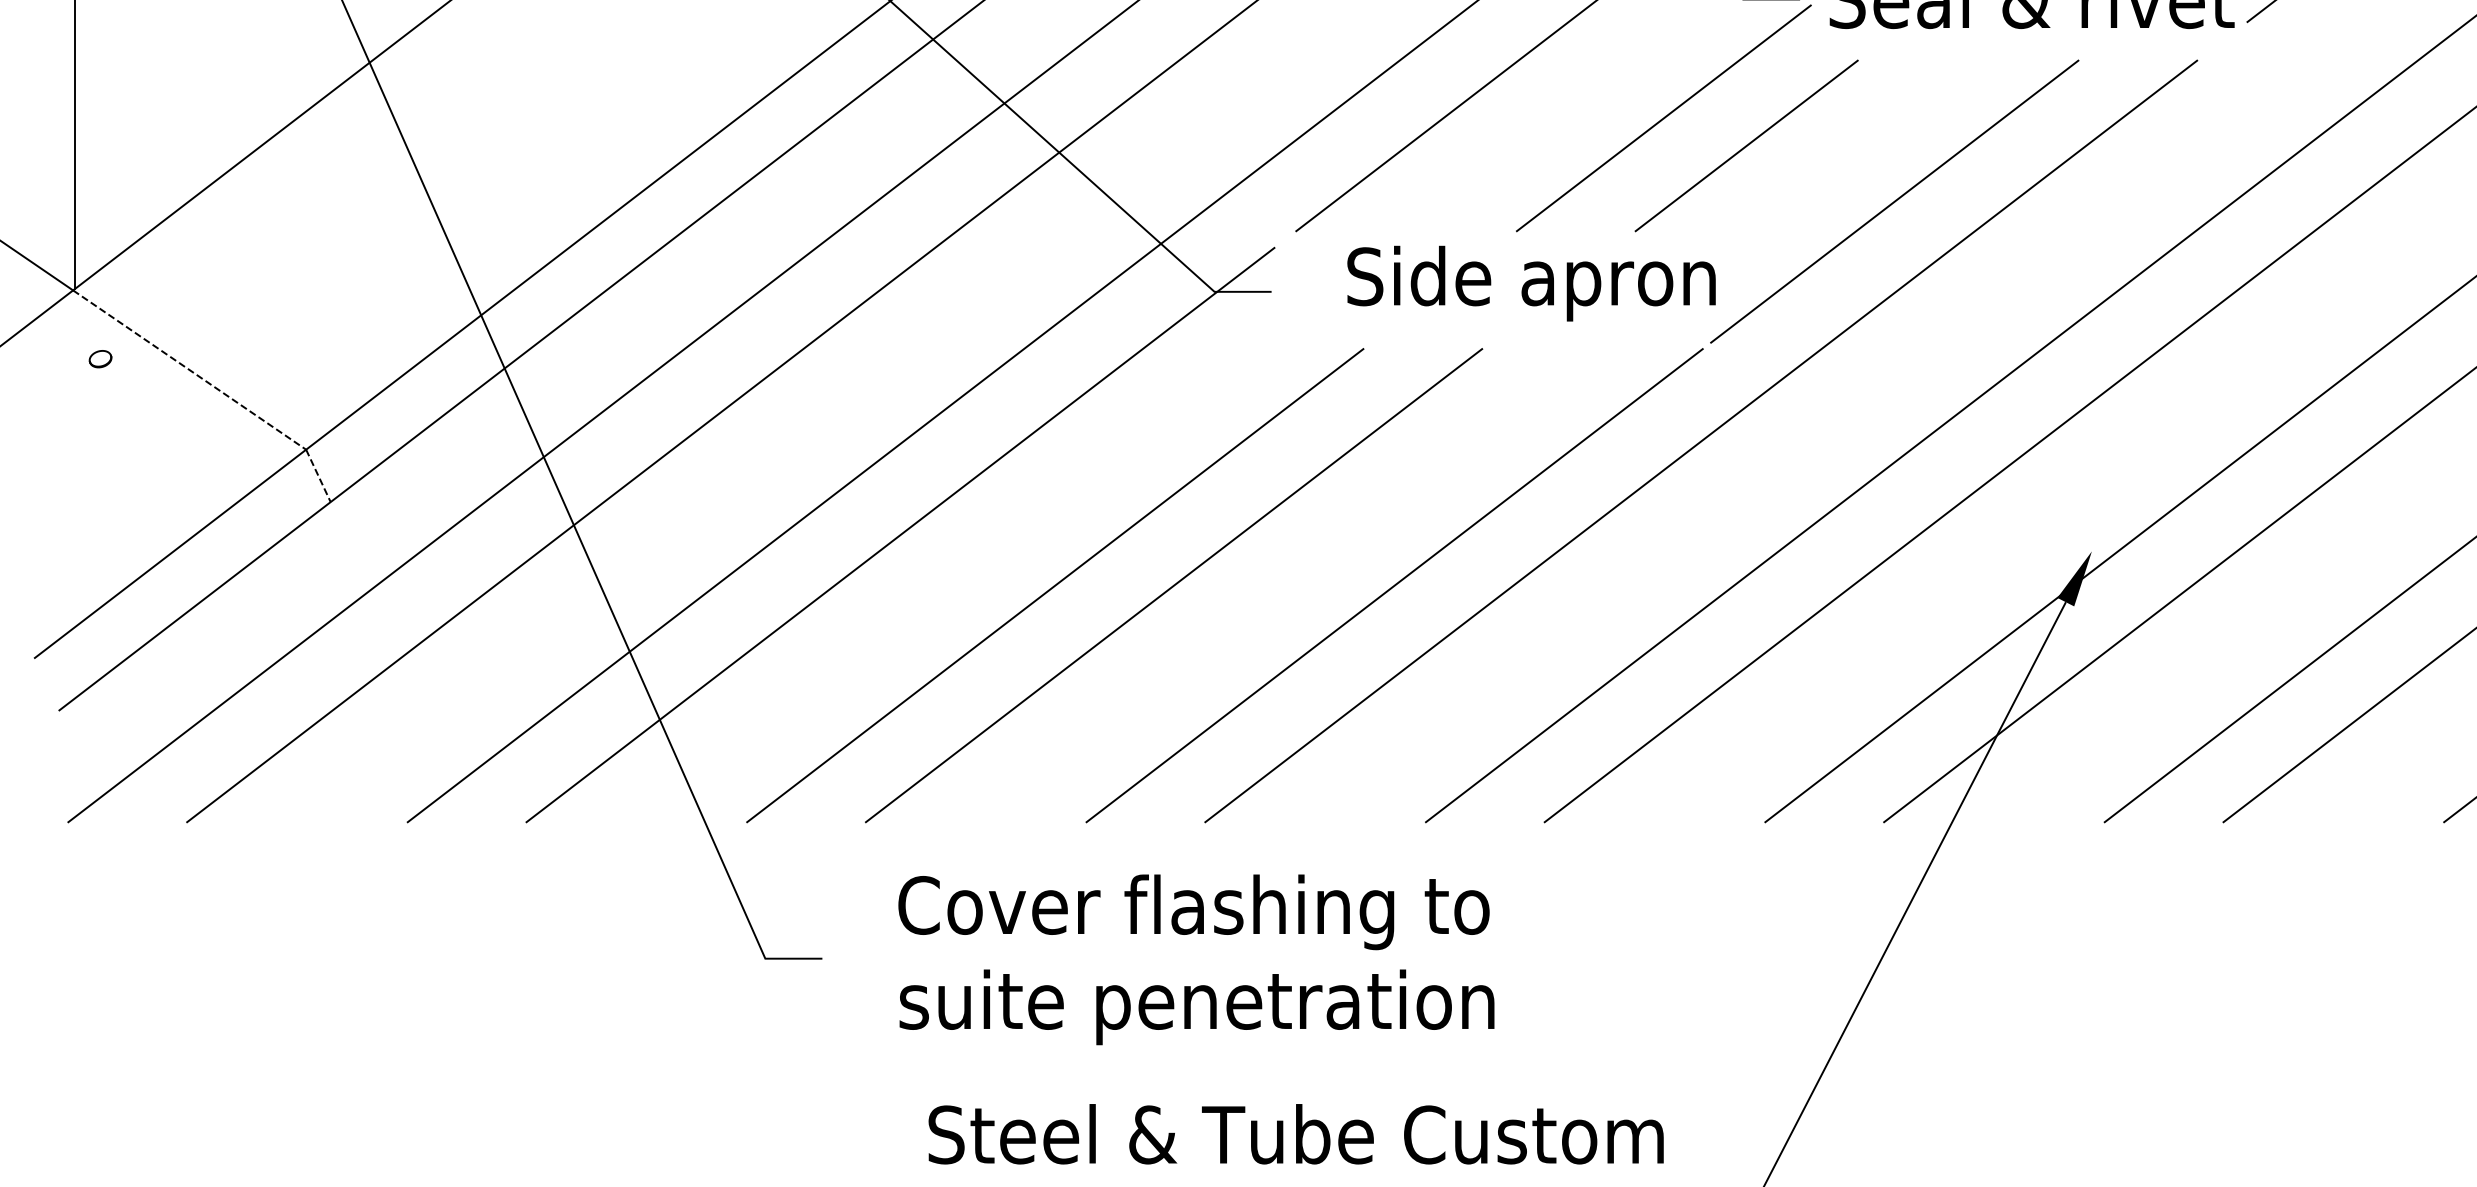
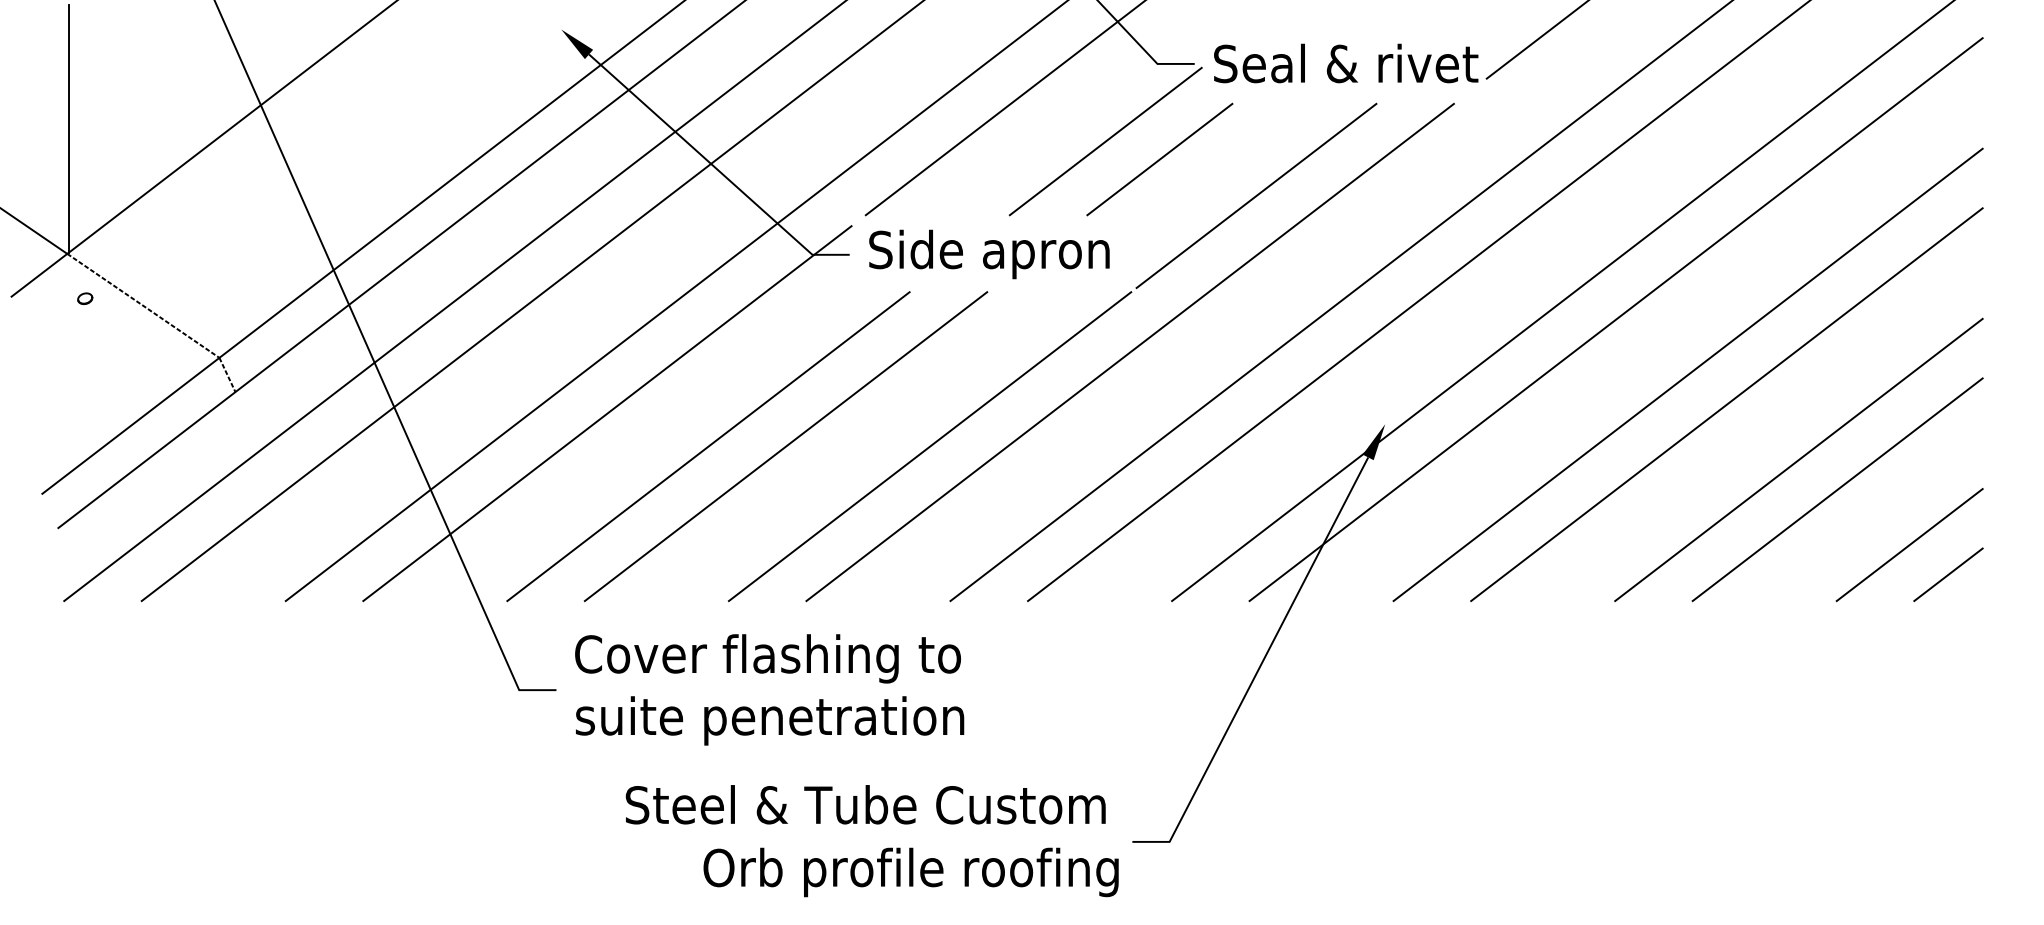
text: (1531, 283) -> (989, 254), moved
text: (1196, 959) -> (769, 689), moved

